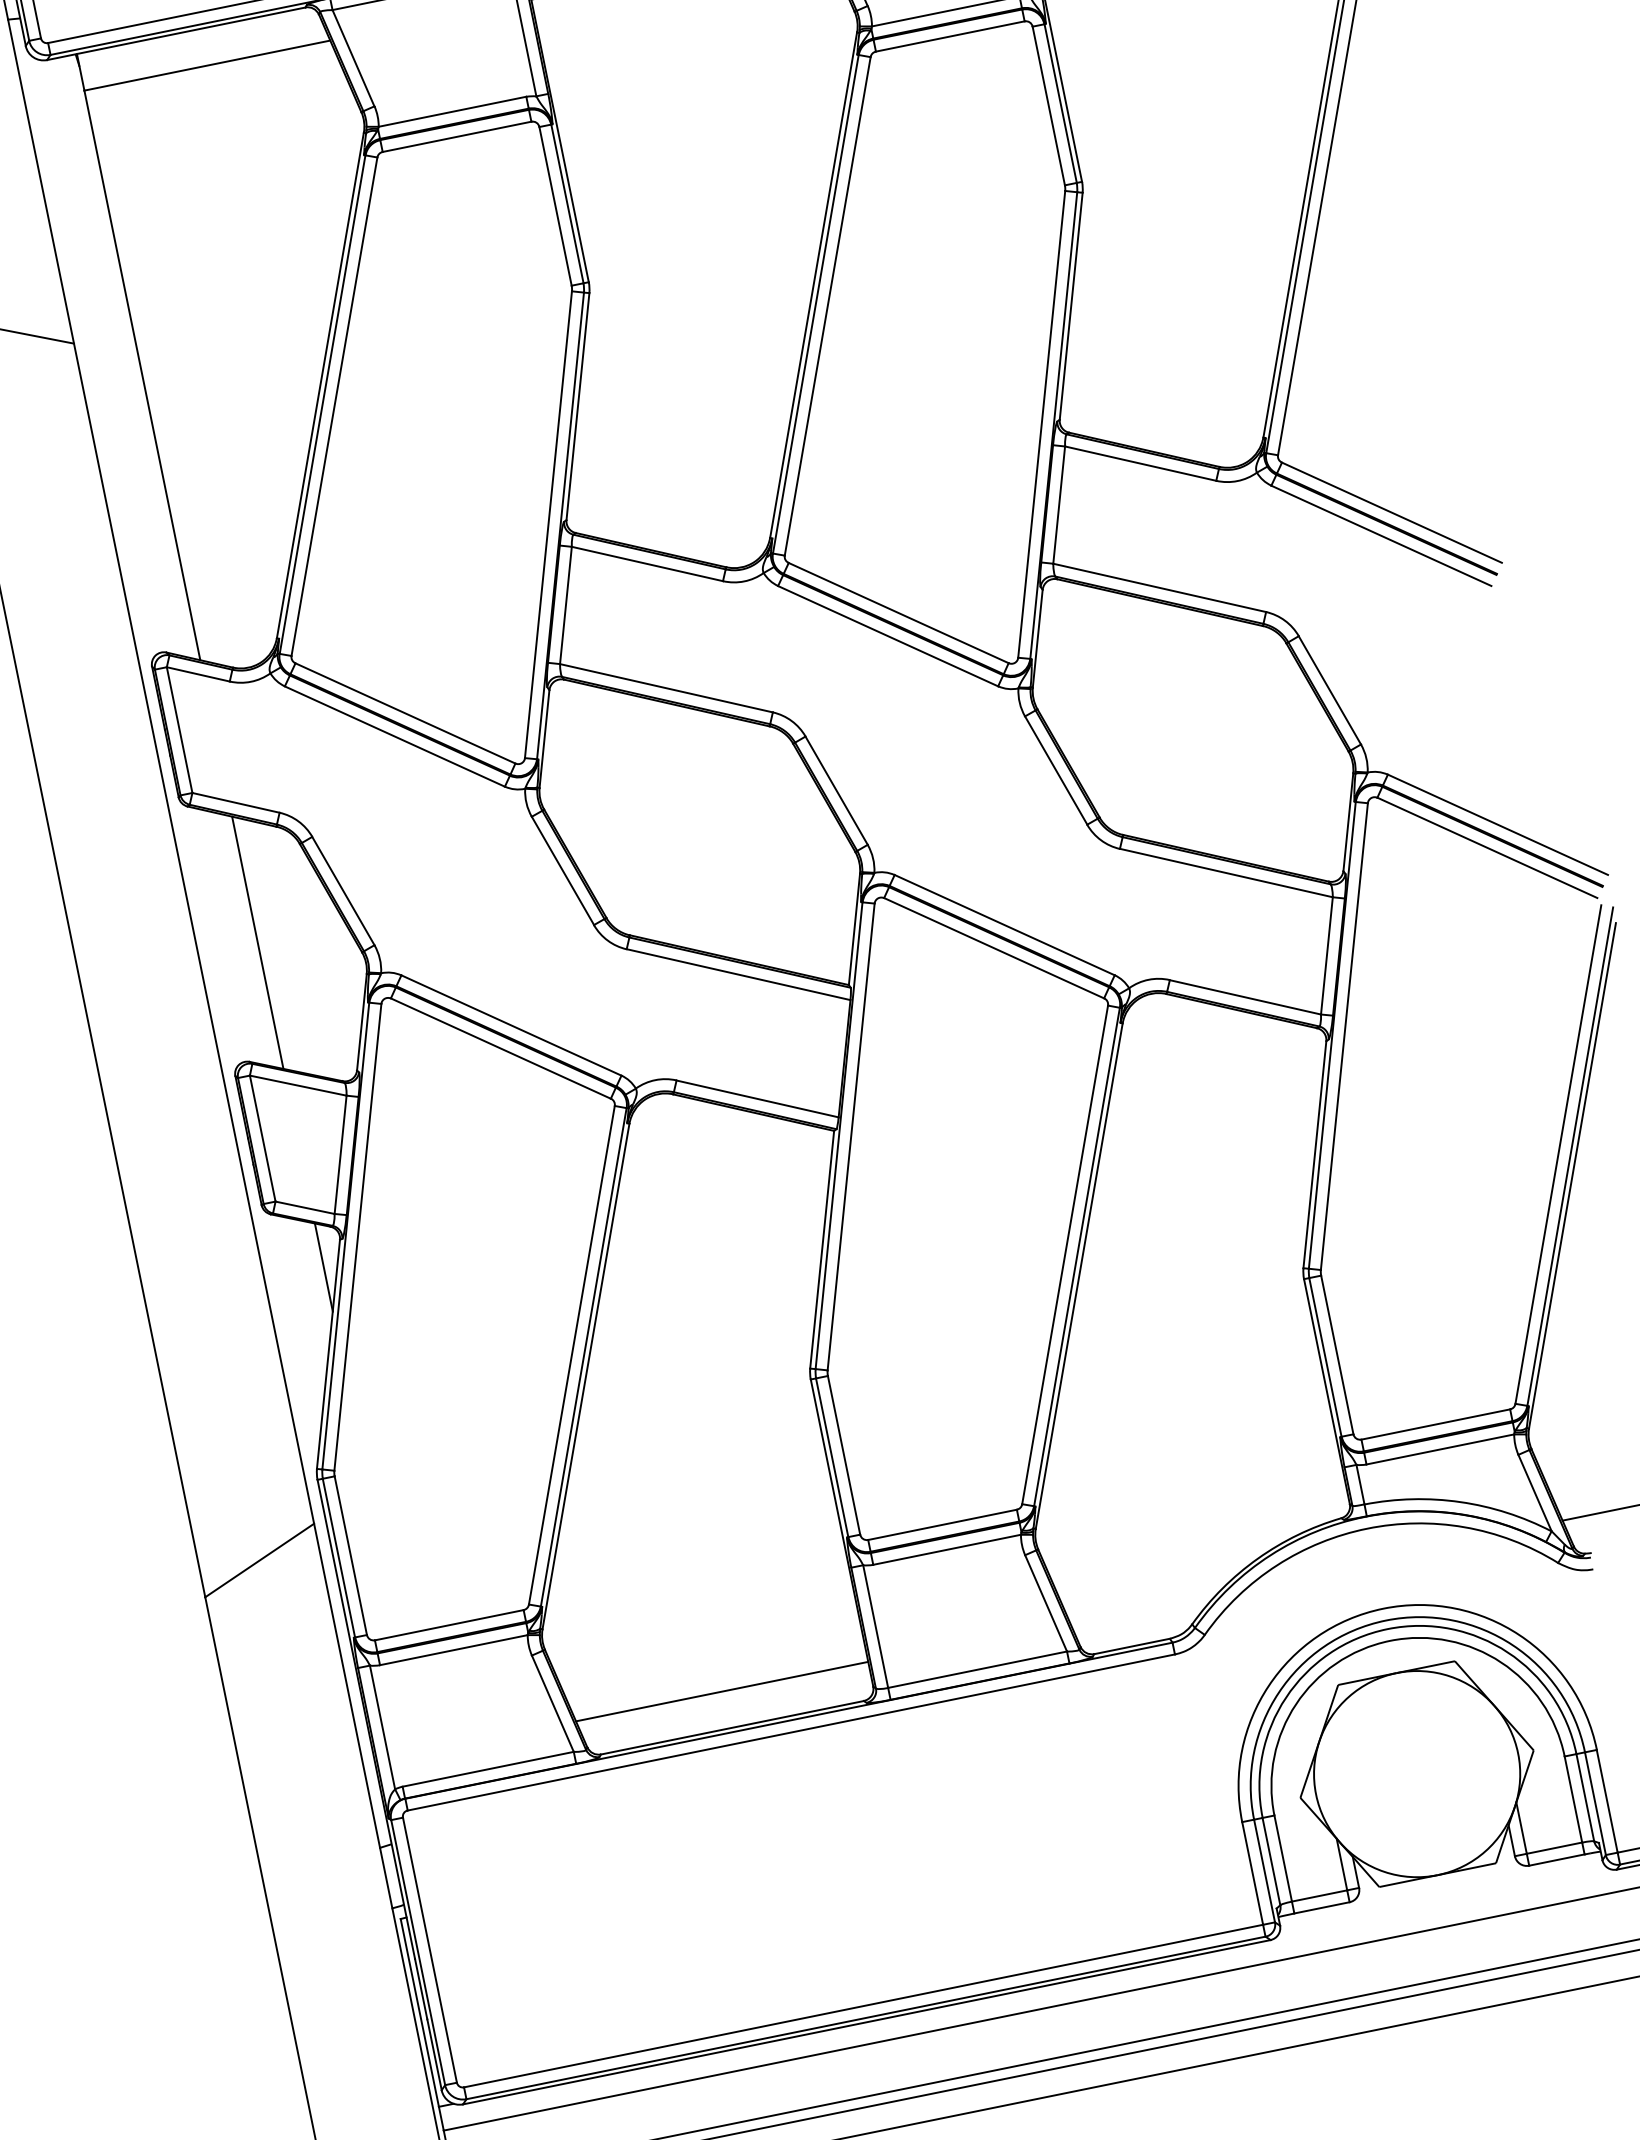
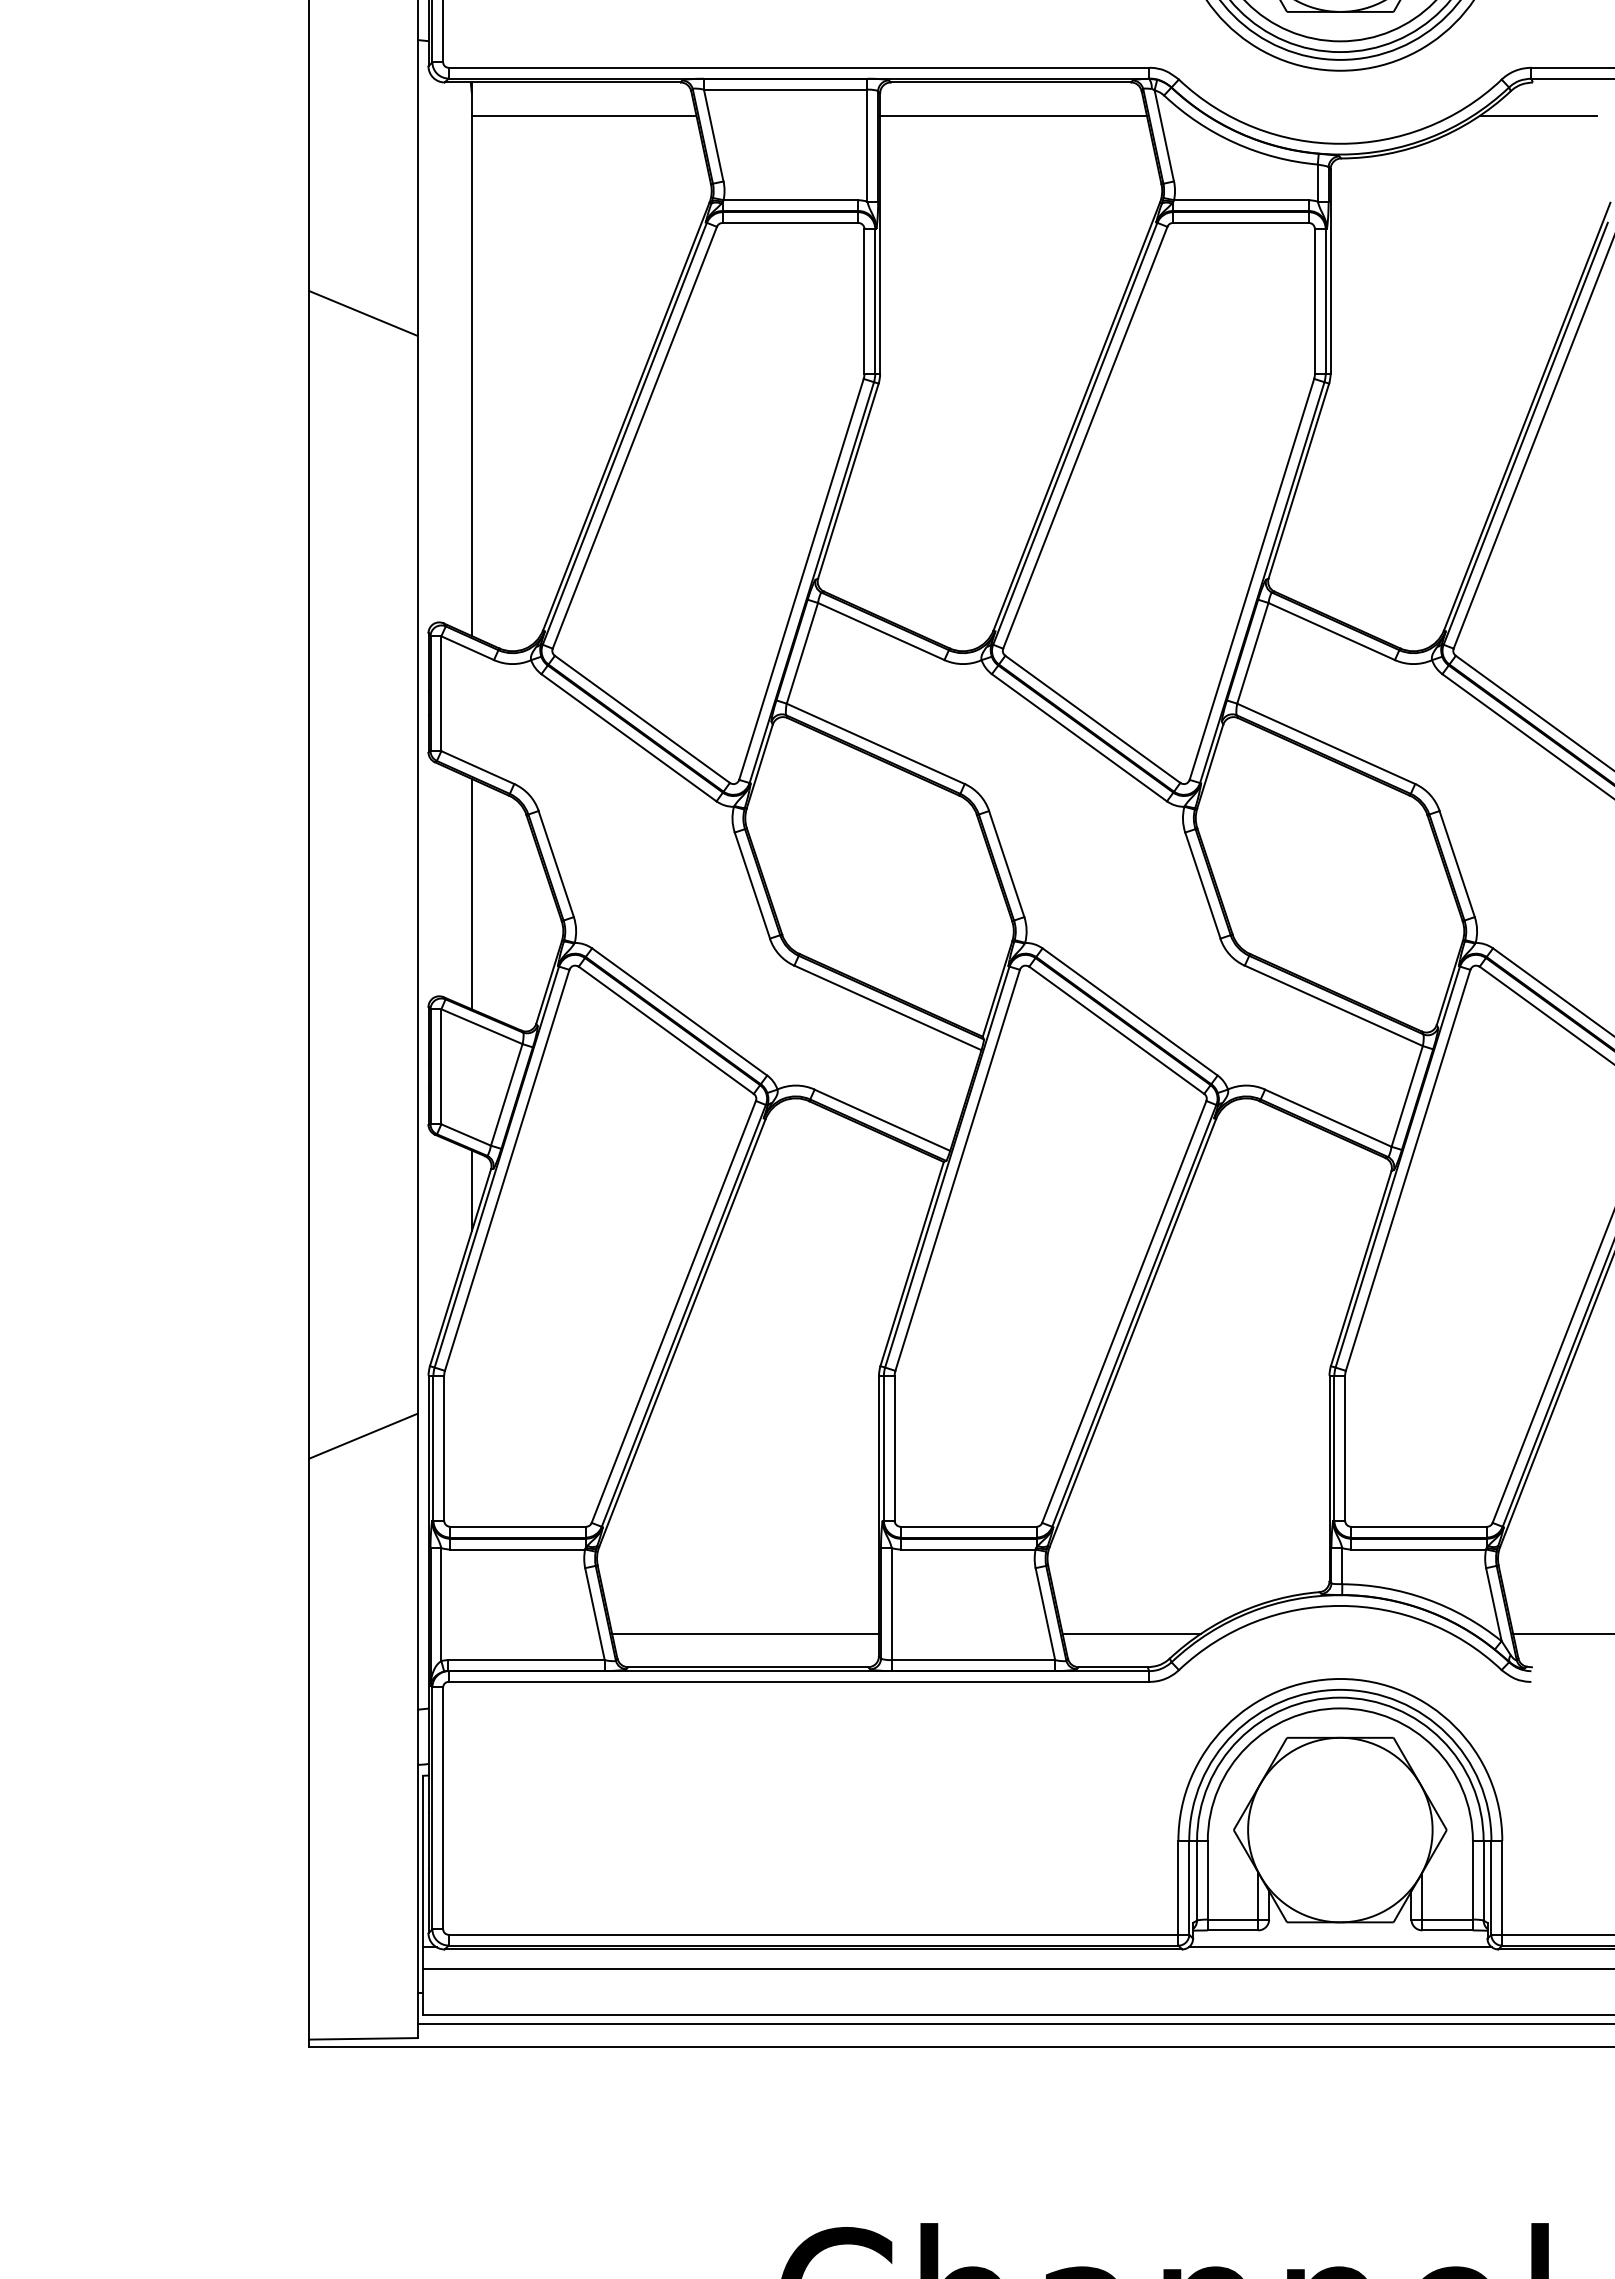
line: (1144, 1605) -> (1131, 1633), added
line: (1442, 1902) -> (1339, 1947), added

